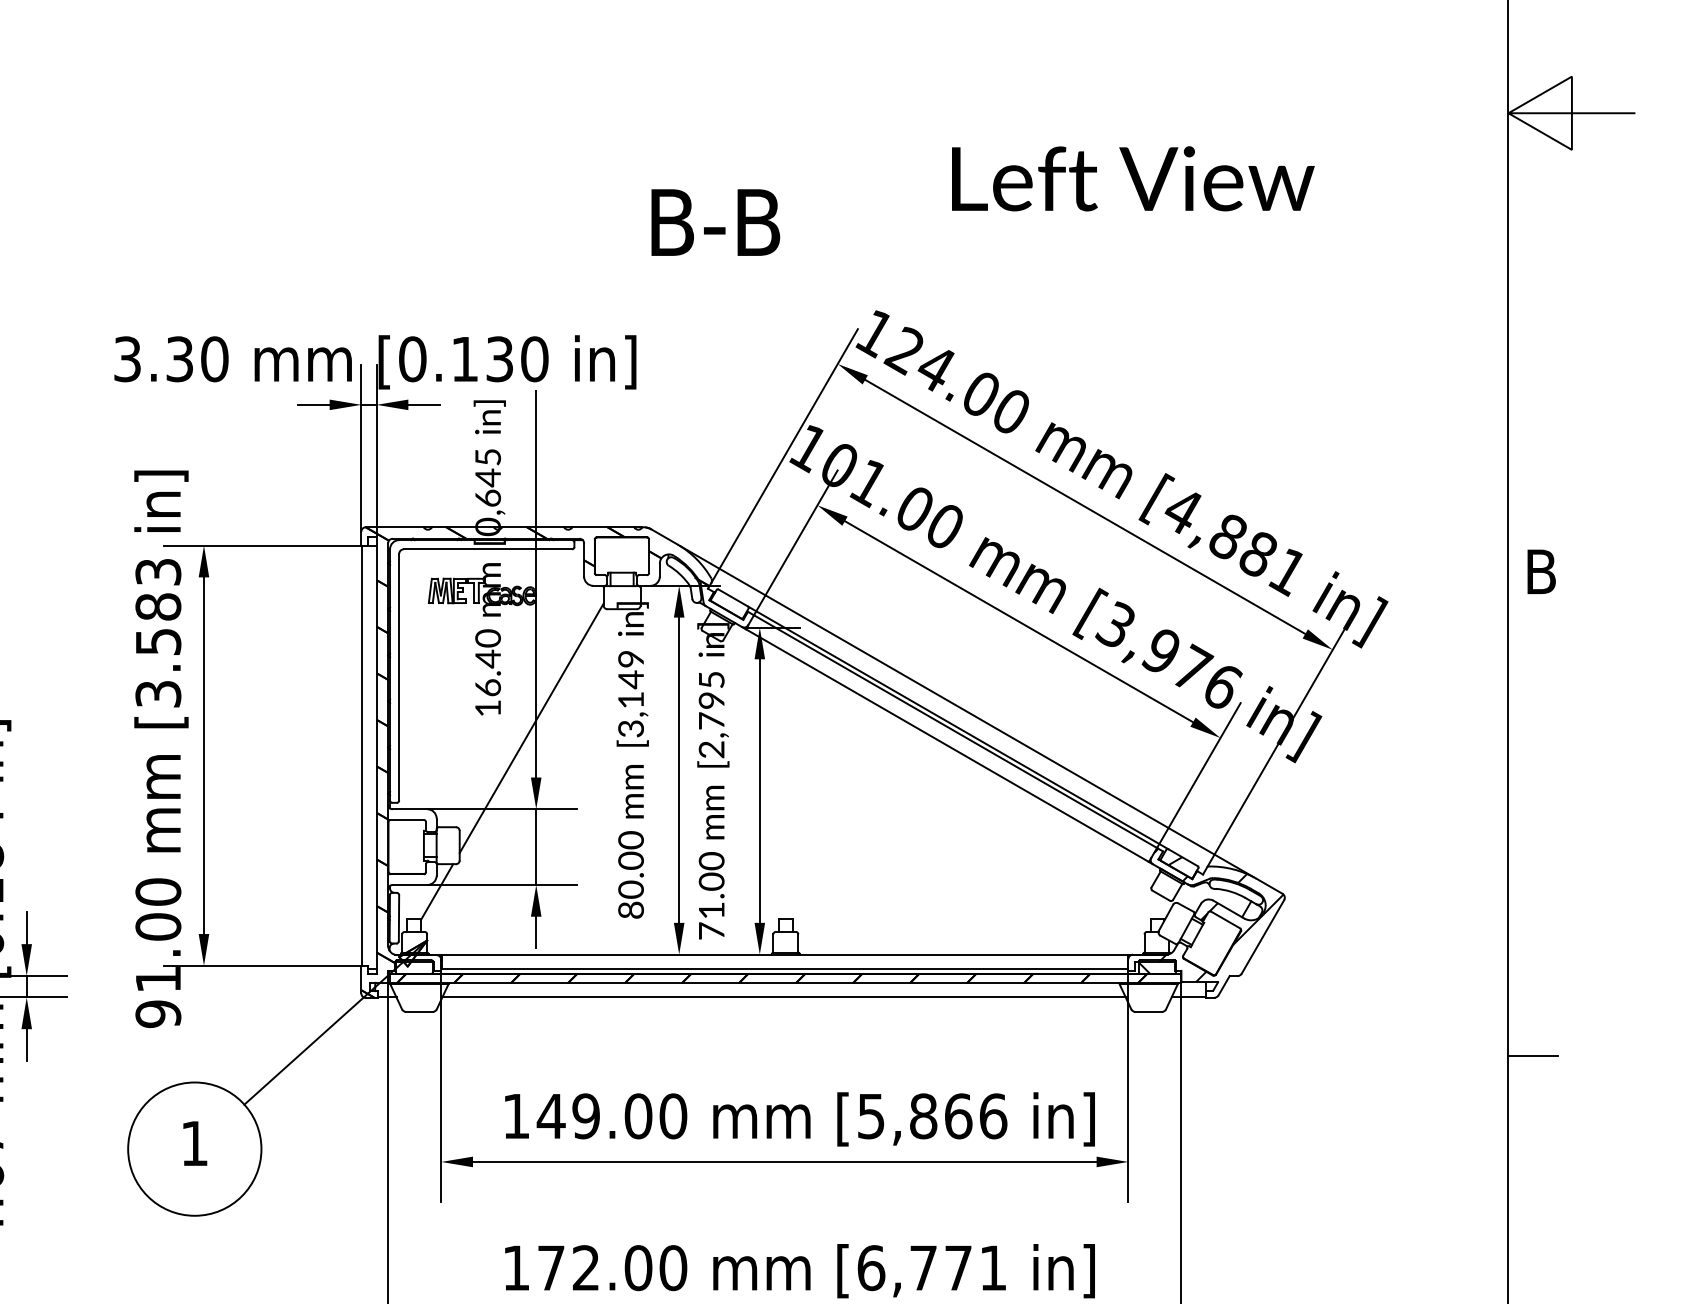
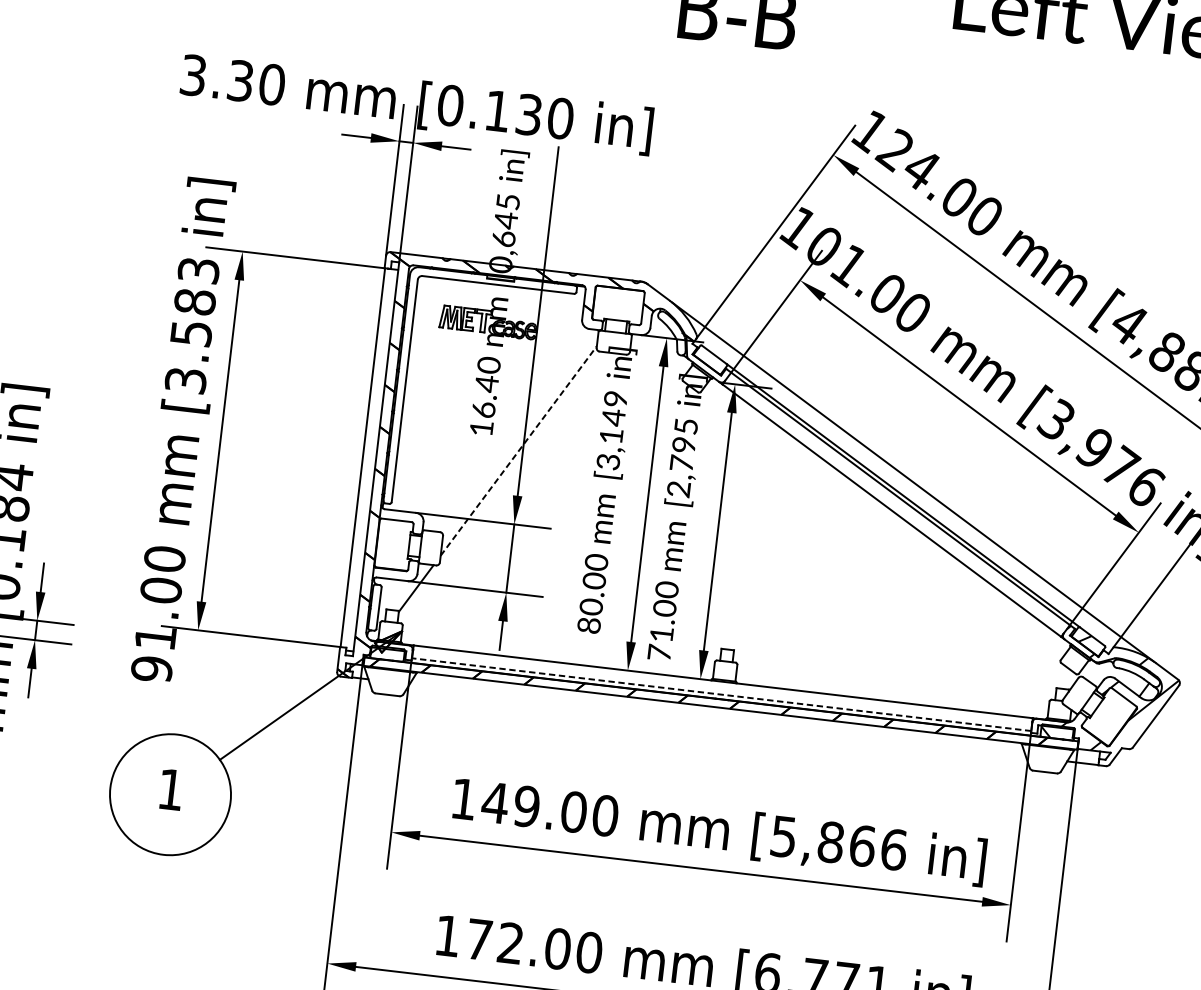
line: (531, 728) -> (518, 451), solid -> dashed
line: (784, 968) -> (721, 694), solid -> dashed
line: (783, 997) -> (717, 720), removed

